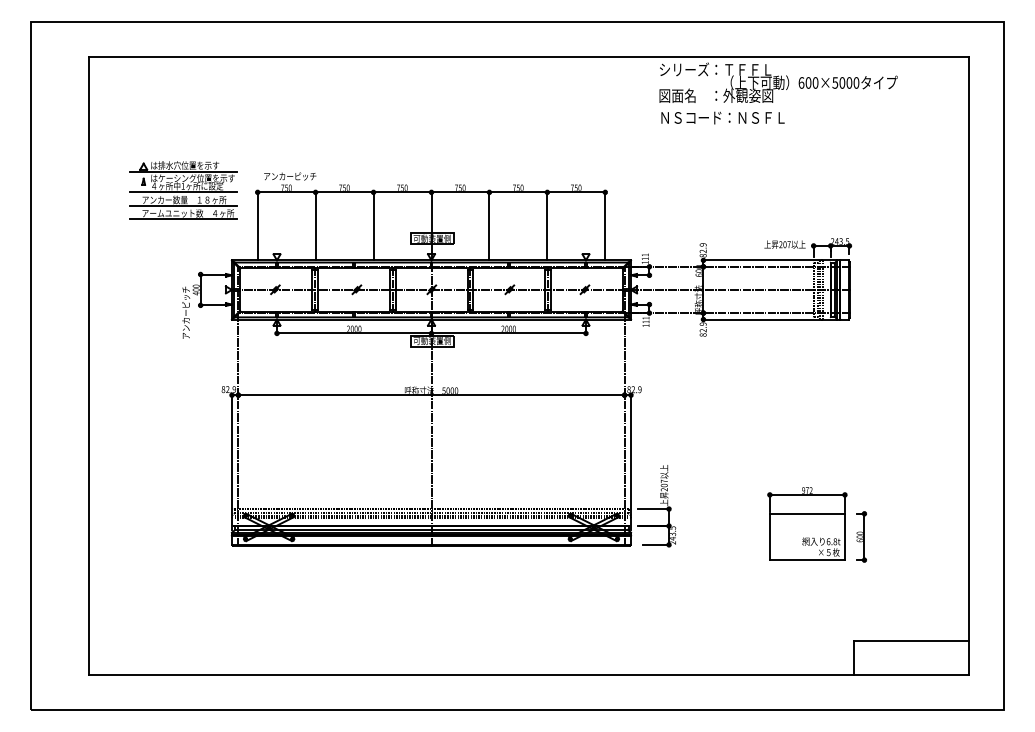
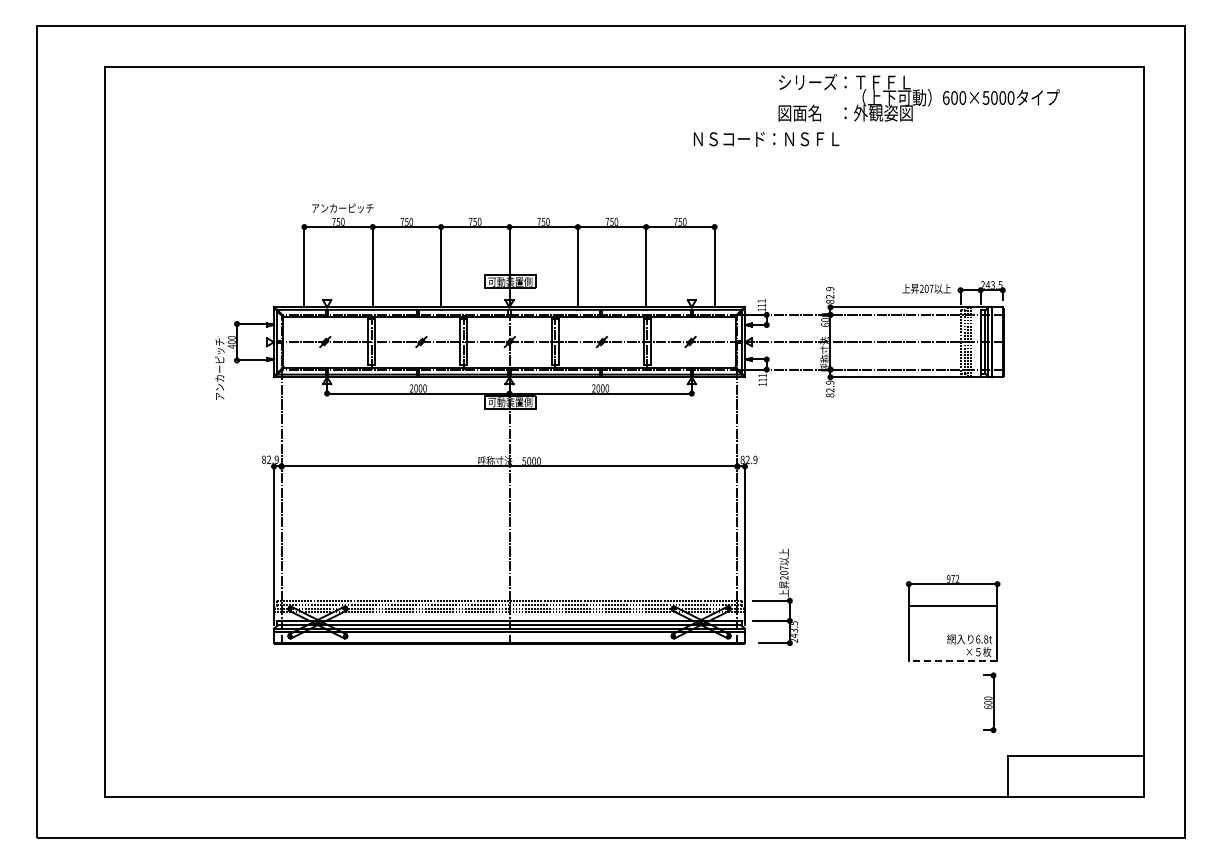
text: (722, 118) -> (766, 139), moved
part: (183, 190) -> (216, 224), removed
part: (861, 536) -> (989, 702), moved
line: (806, 560) -> (952, 661), solid -> dashed

